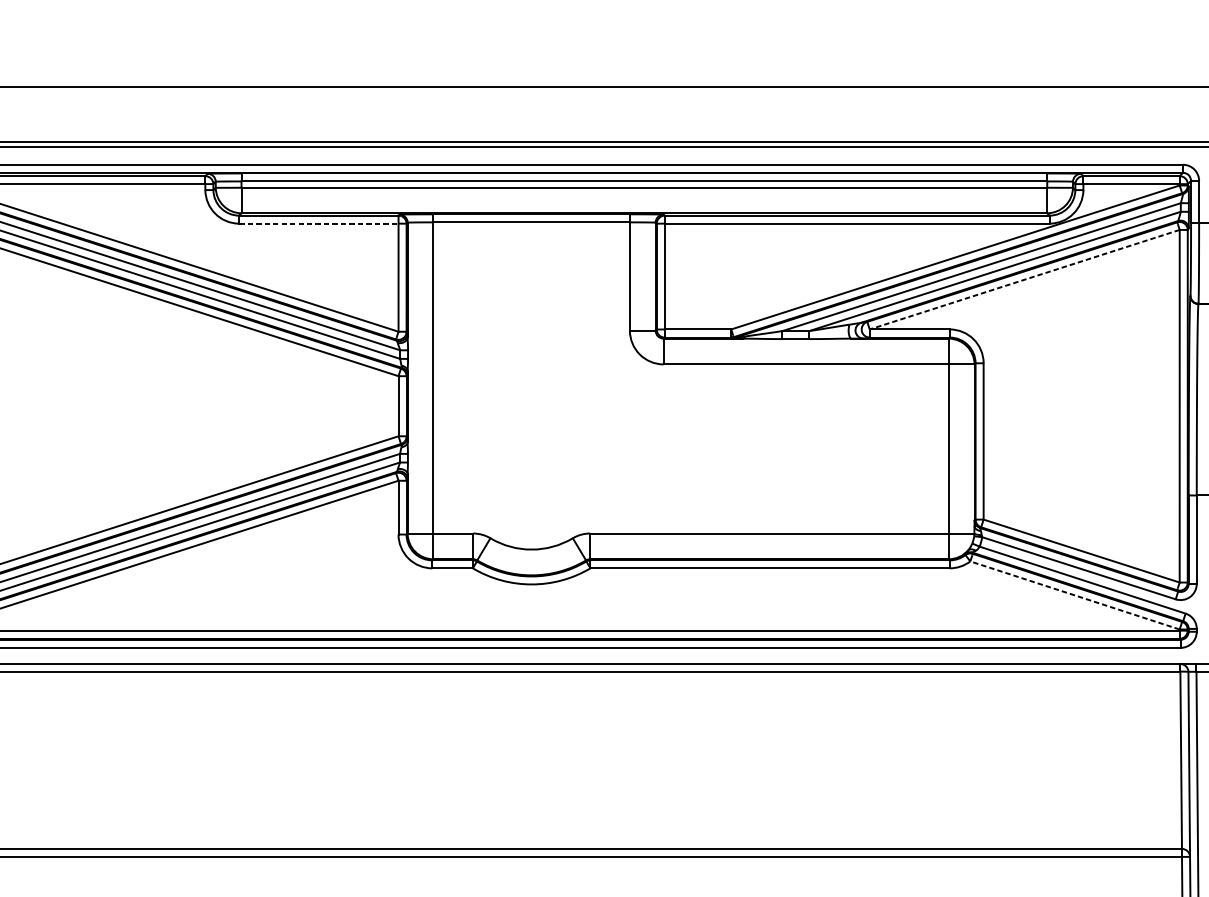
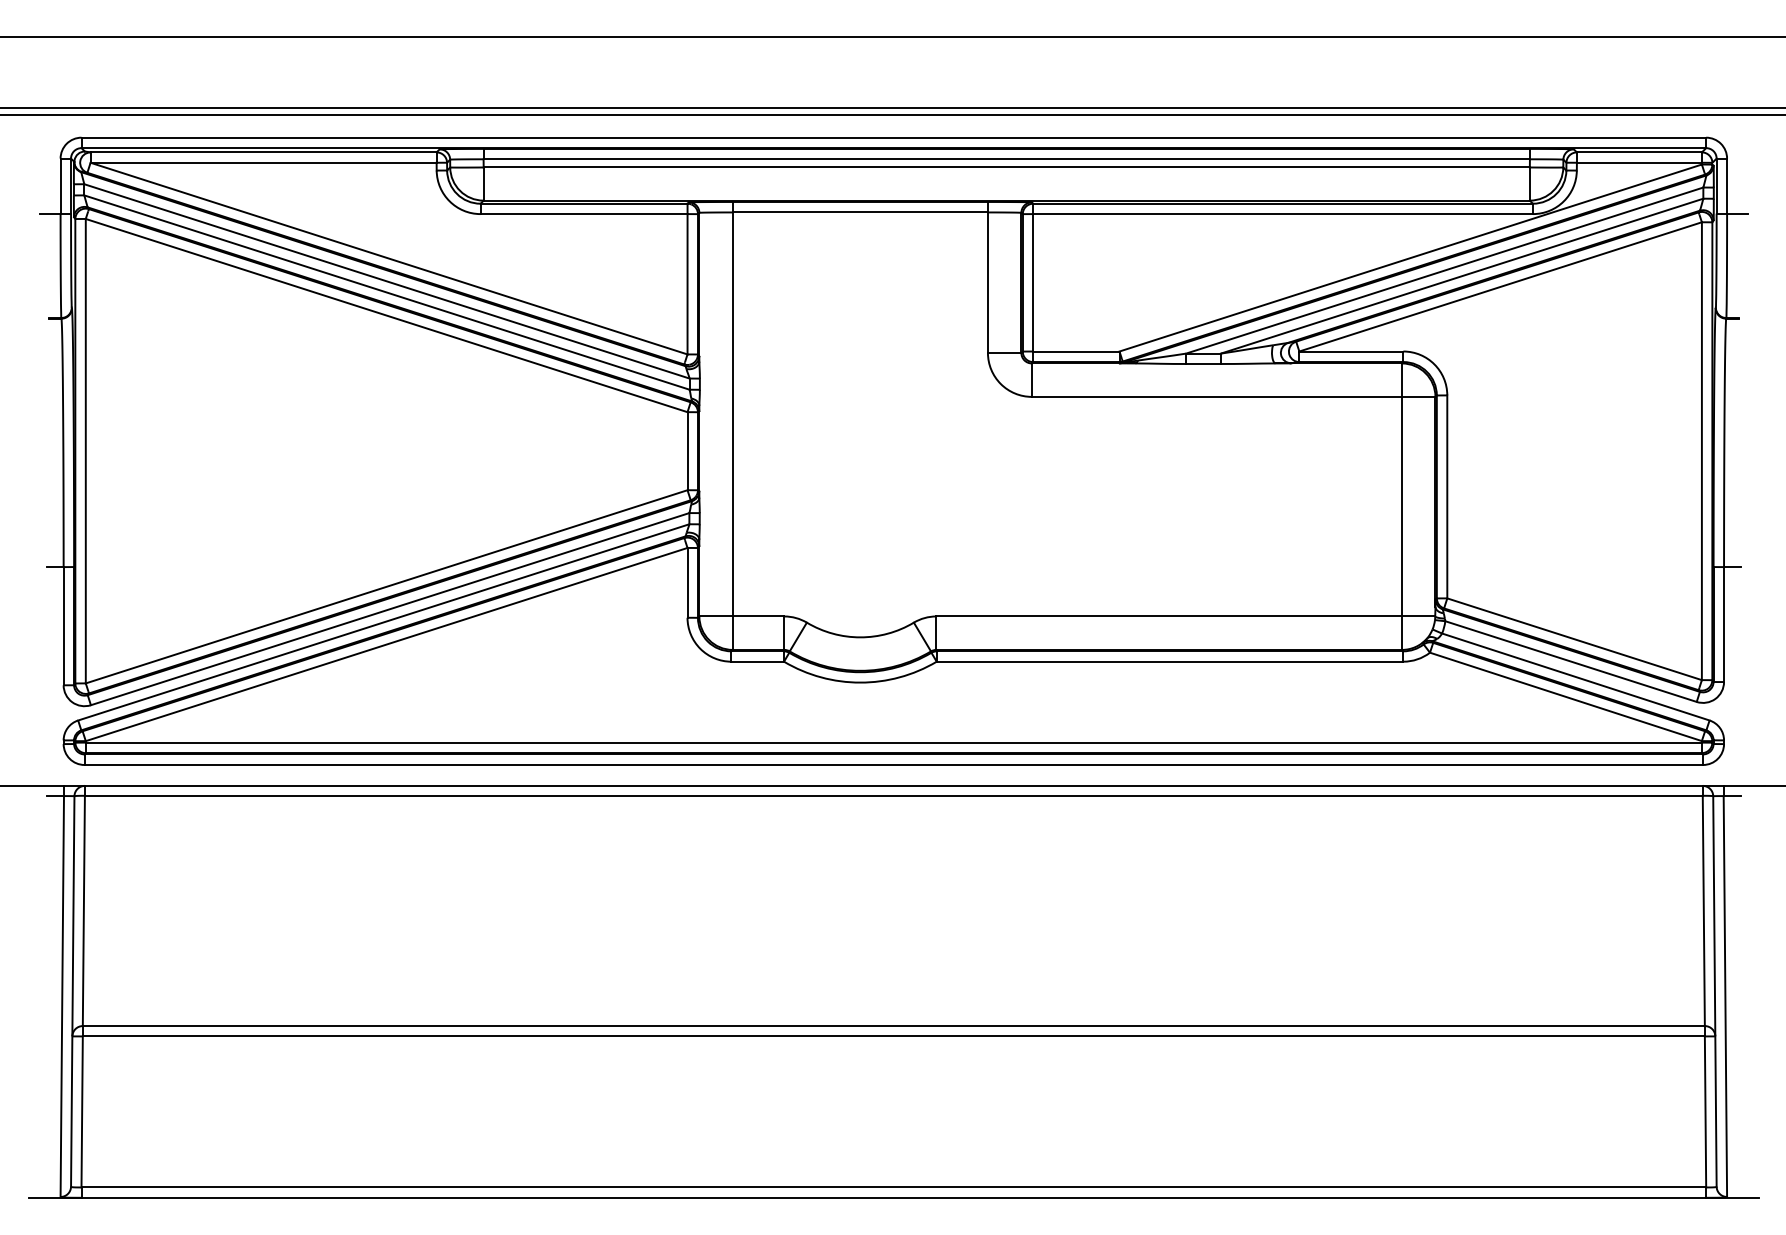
line: (319, 223) -> (584, 214), dashed -> solid
line: (1024, 280) -> (1500, 287), dashed -> solid
line: (1074, 595) -> (1565, 696), dashed -> solid

